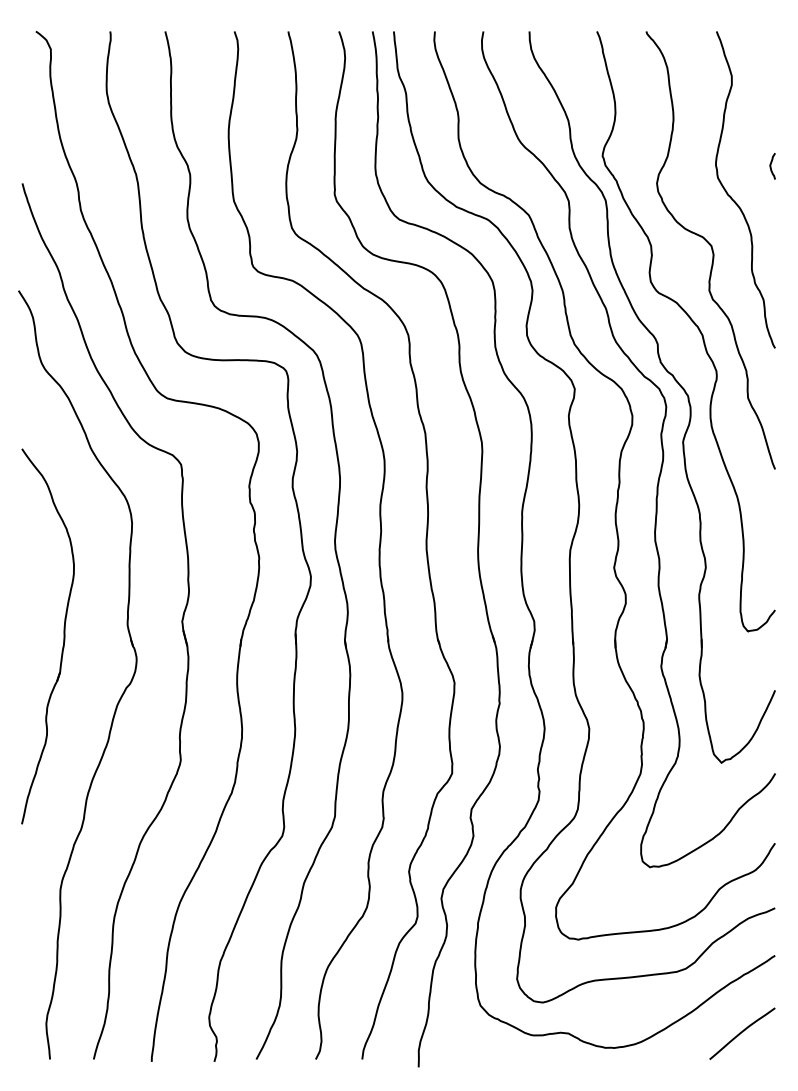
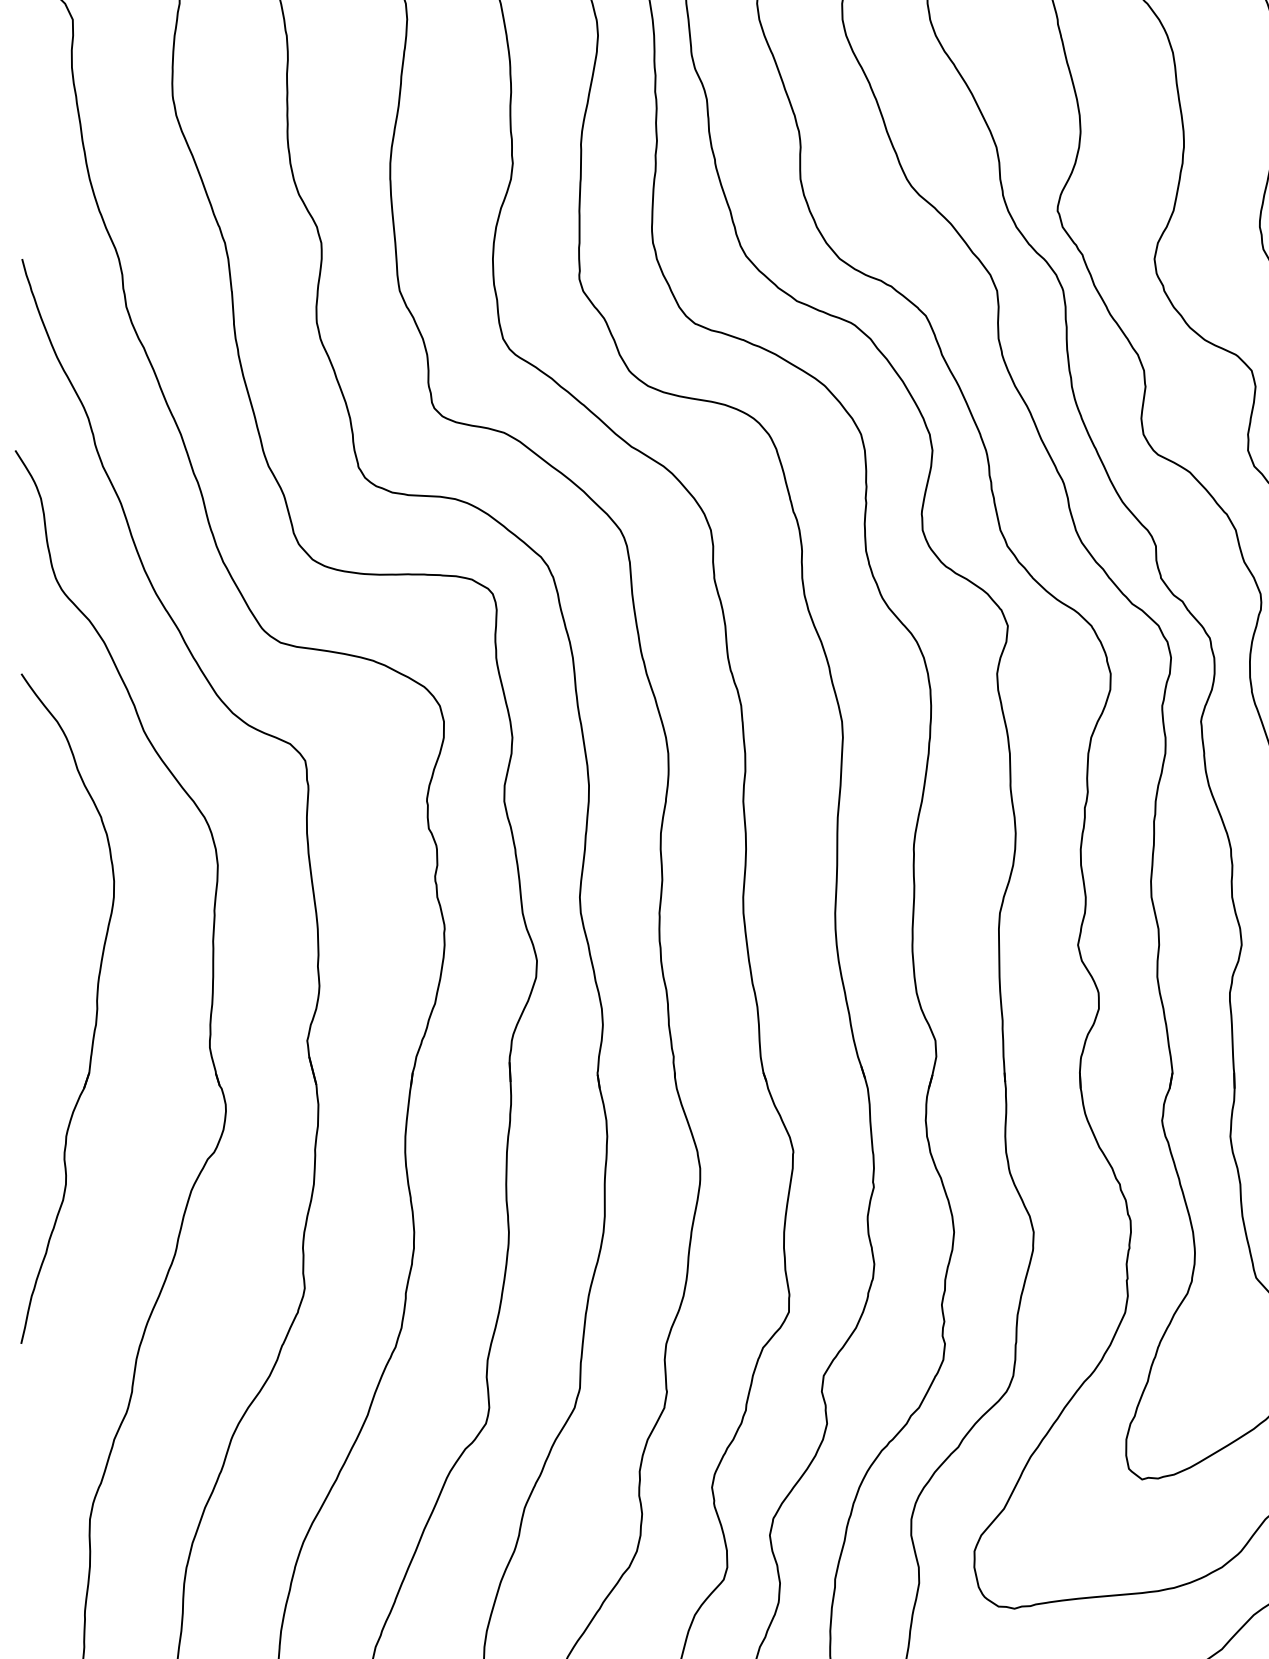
part: (63, 636) -> (95, 1008), moved

